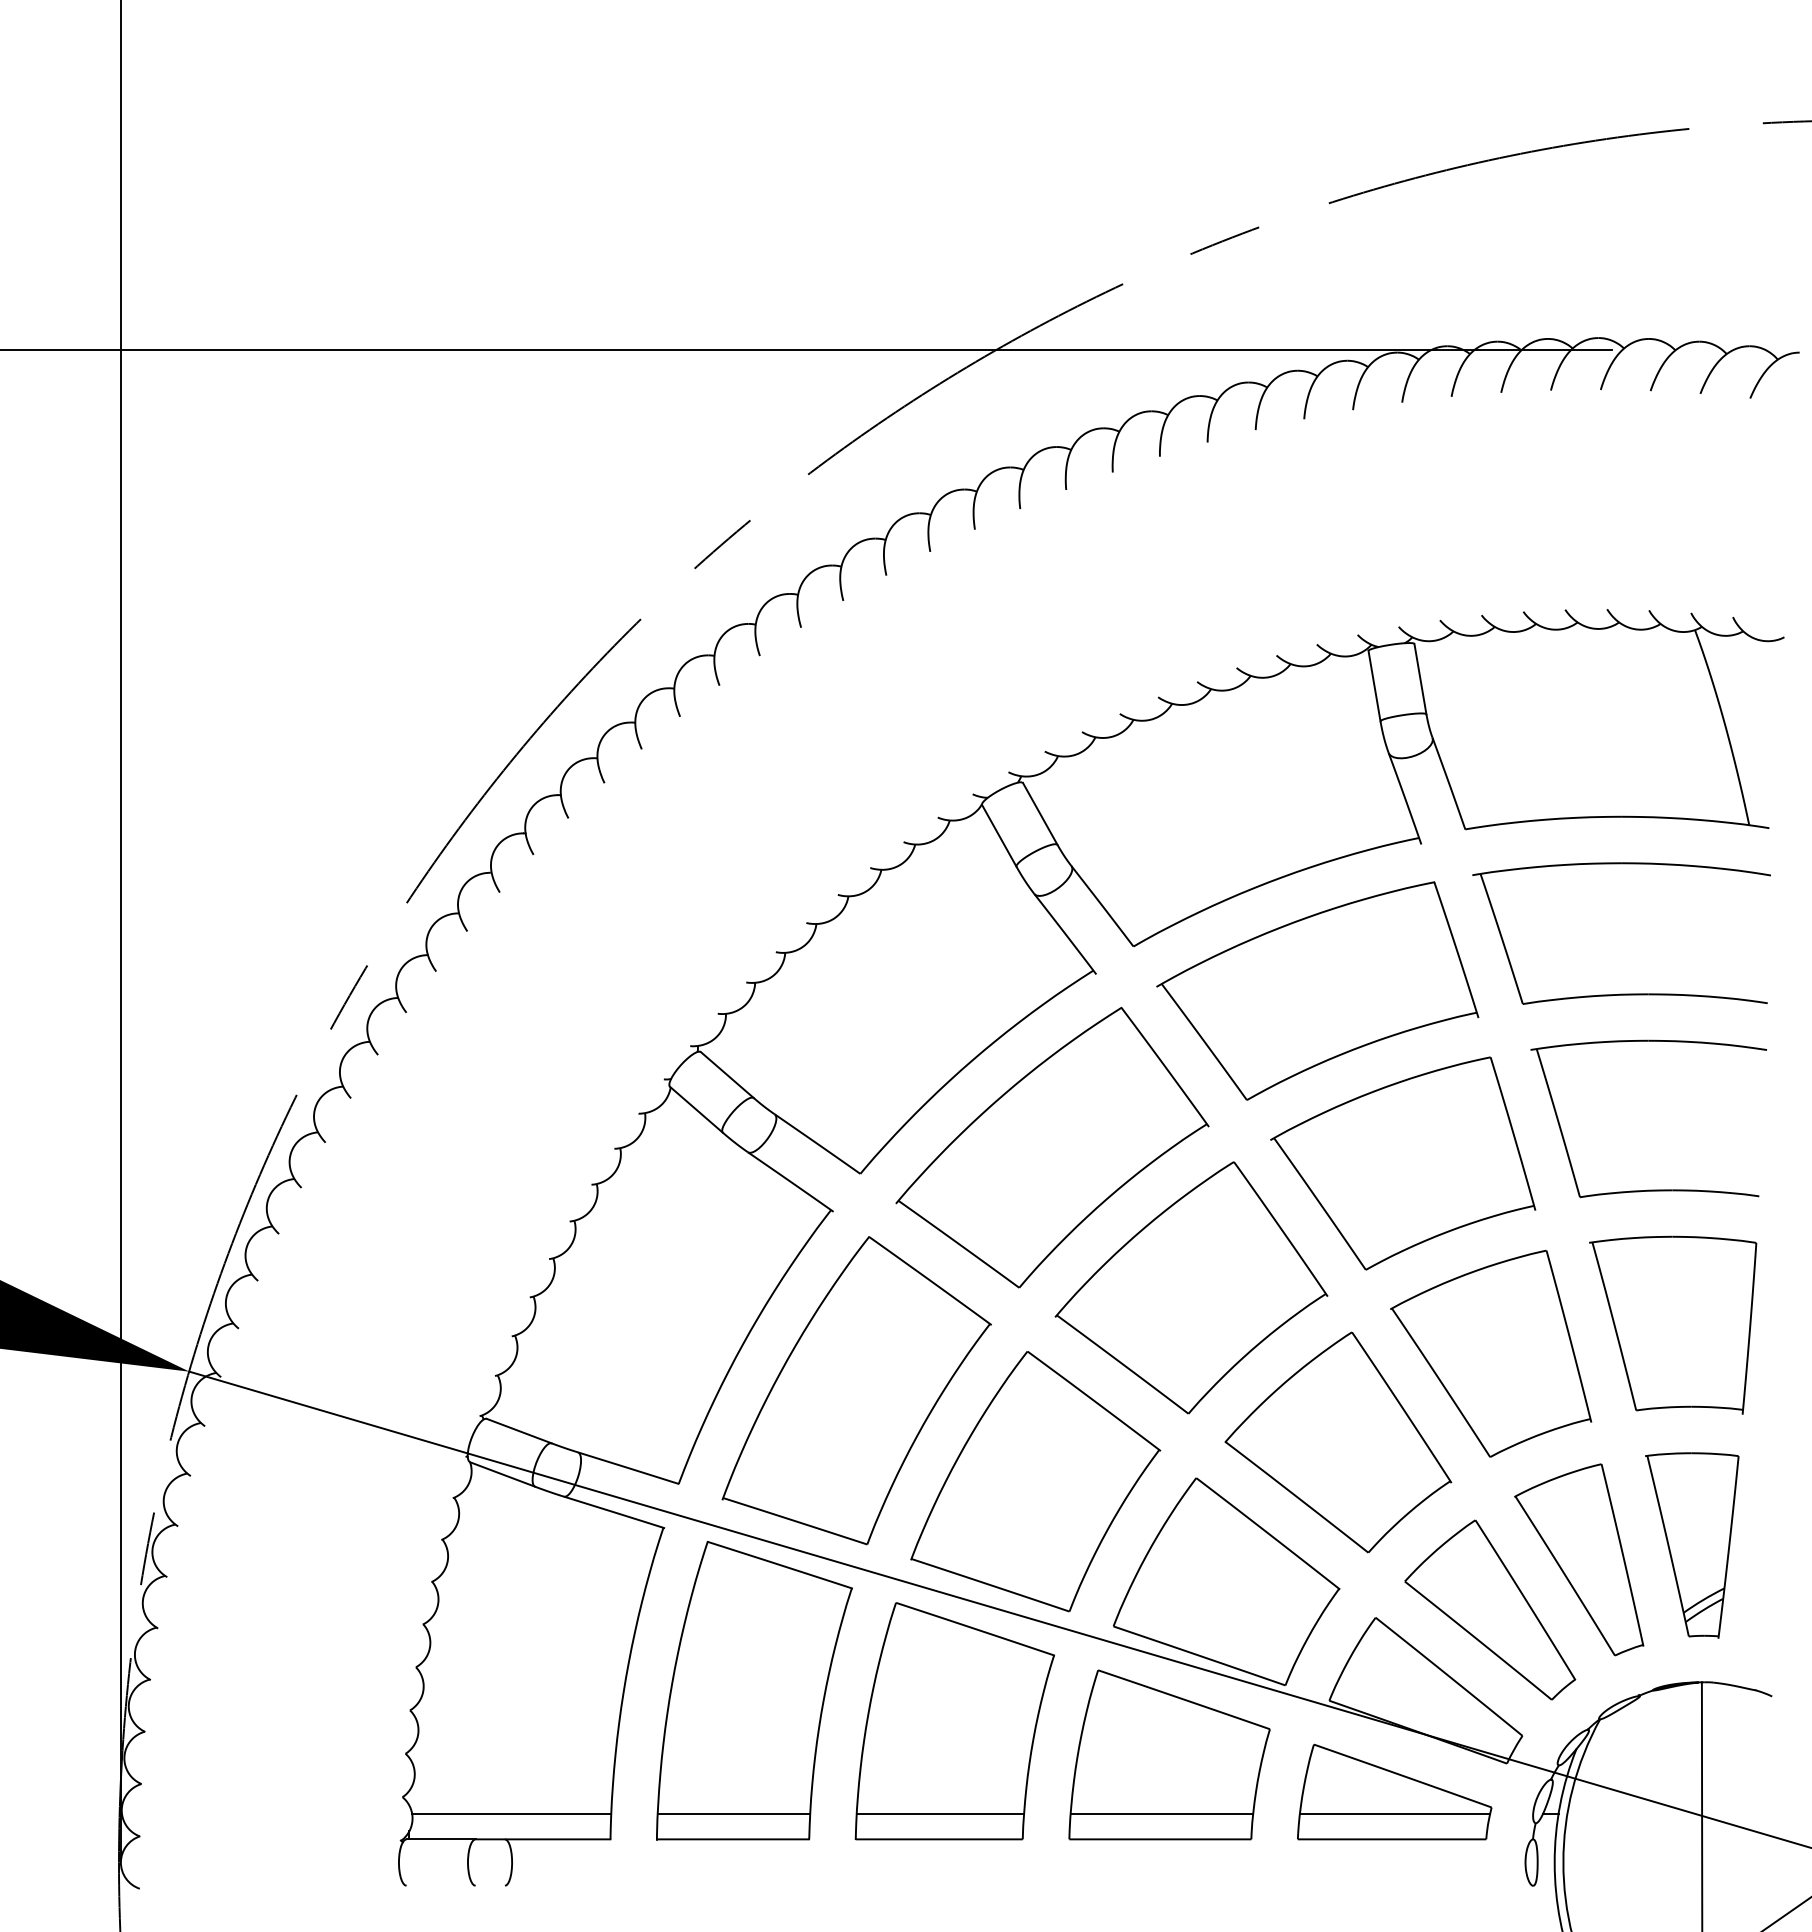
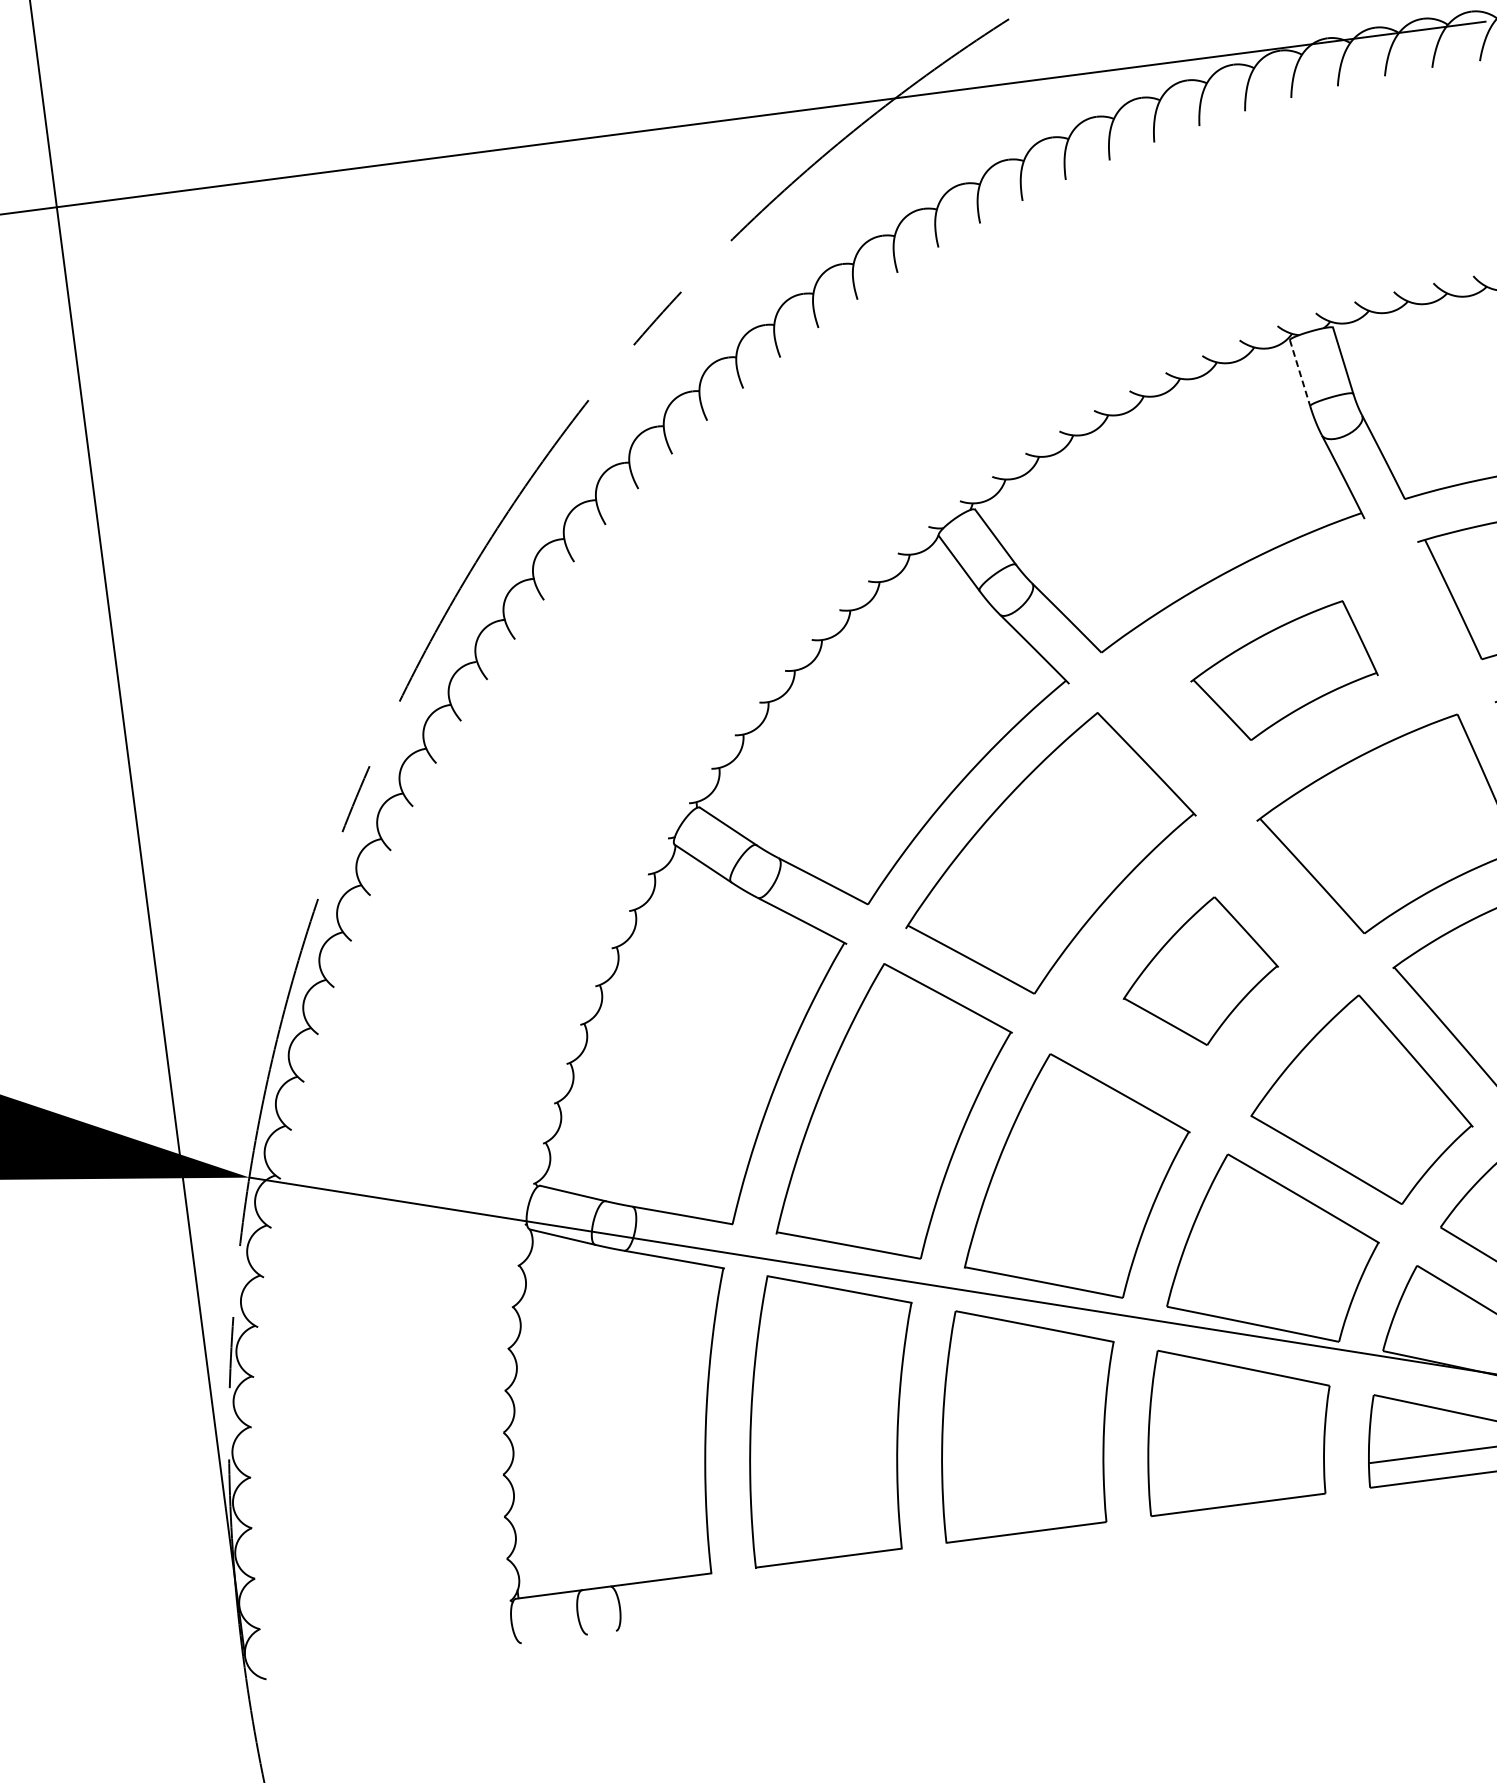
line: (1374, 686) -> (1300, 373), solid -> dashed
part: (1317, 990) -> (1283, 671), size x0.6
part: (1191, 1287) -> (1199, 972), size x0.6
line: (511, 1813) -> (613, 1560), removed
line: (733, 1813) -> (826, 1533), removed
line: (940, 1813) -> (1024, 1507), removed
line: (1161, 1813) -> (1236, 1480), removed

